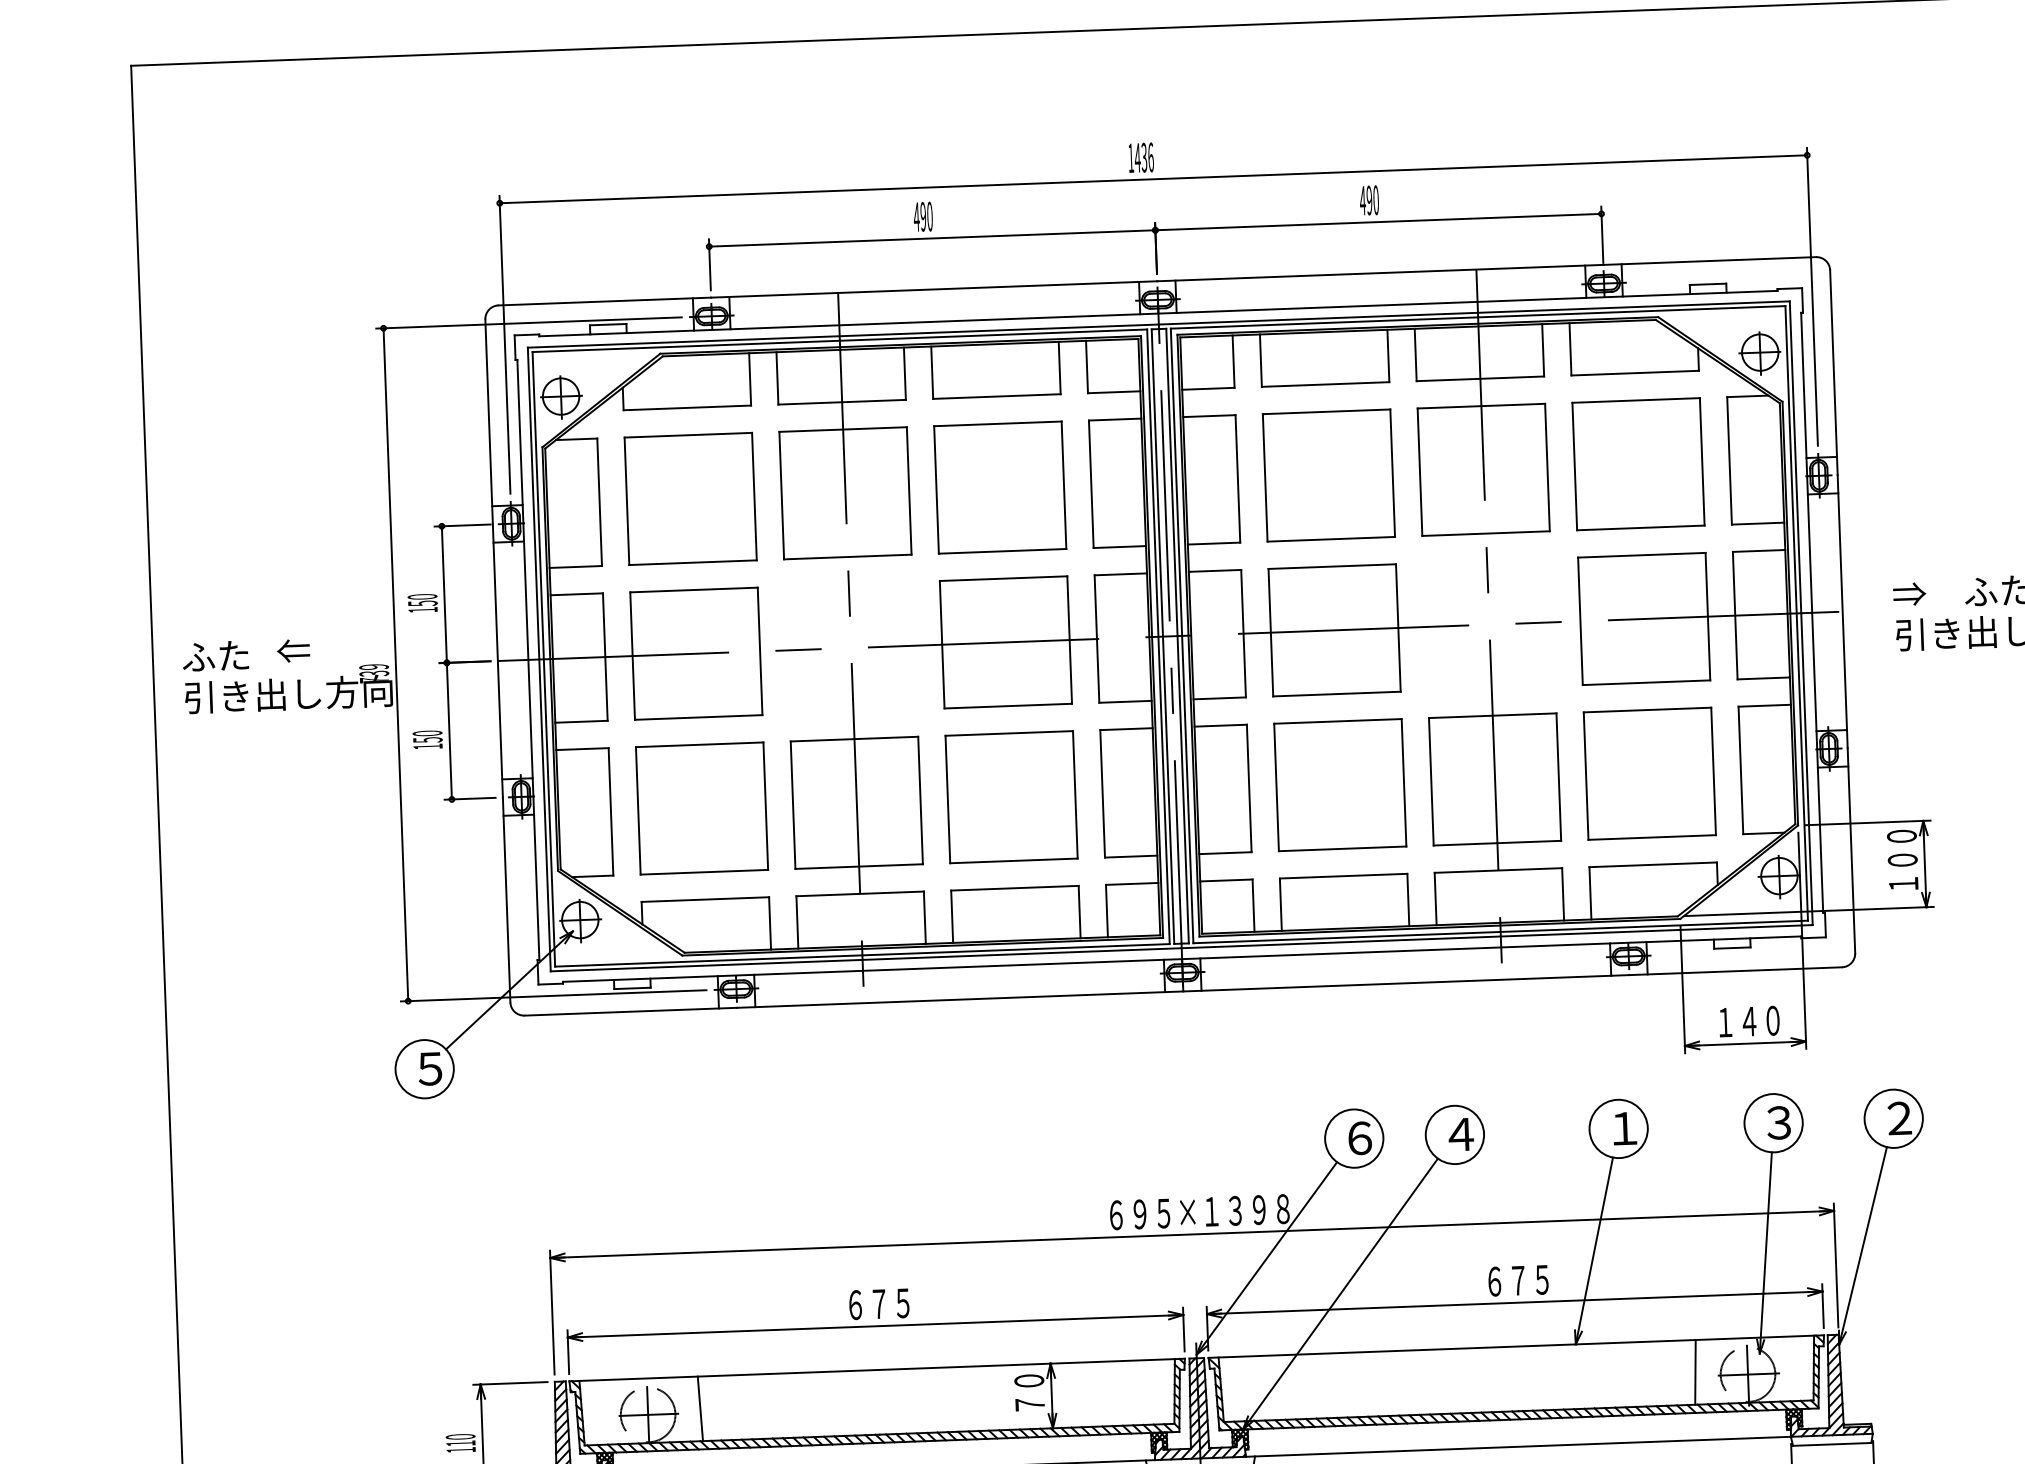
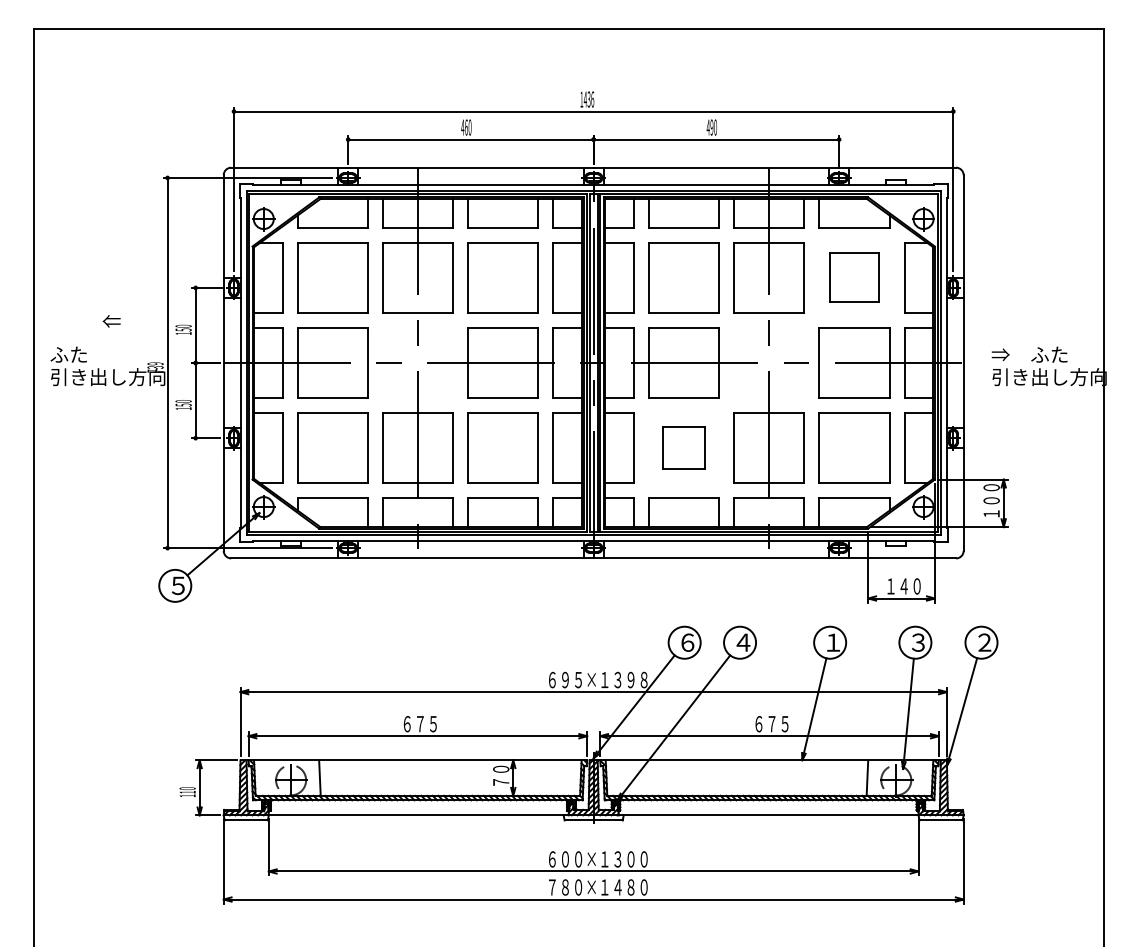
text: (923, 216) -> (466, 127), 490 -> 460
part: (1638, 463) -> (854, 277), size x0.7
text: (293, 651) -> (111, 321), moved
part: (1339, 783) -> (683, 447), size x0.6

